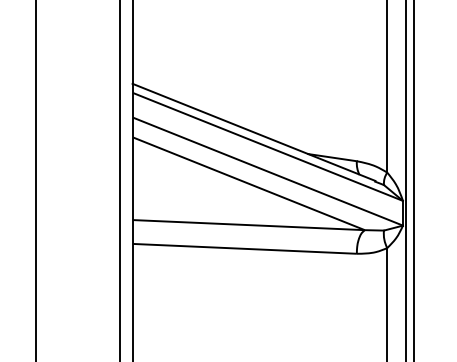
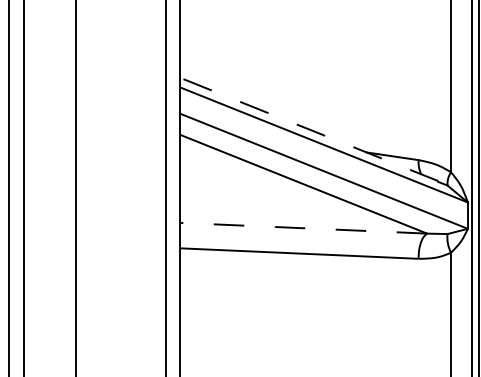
line: (254, 132) -> (309, 129), solid -> dashed
line: (248, 225) -> (303, 228), solid -> dashed

